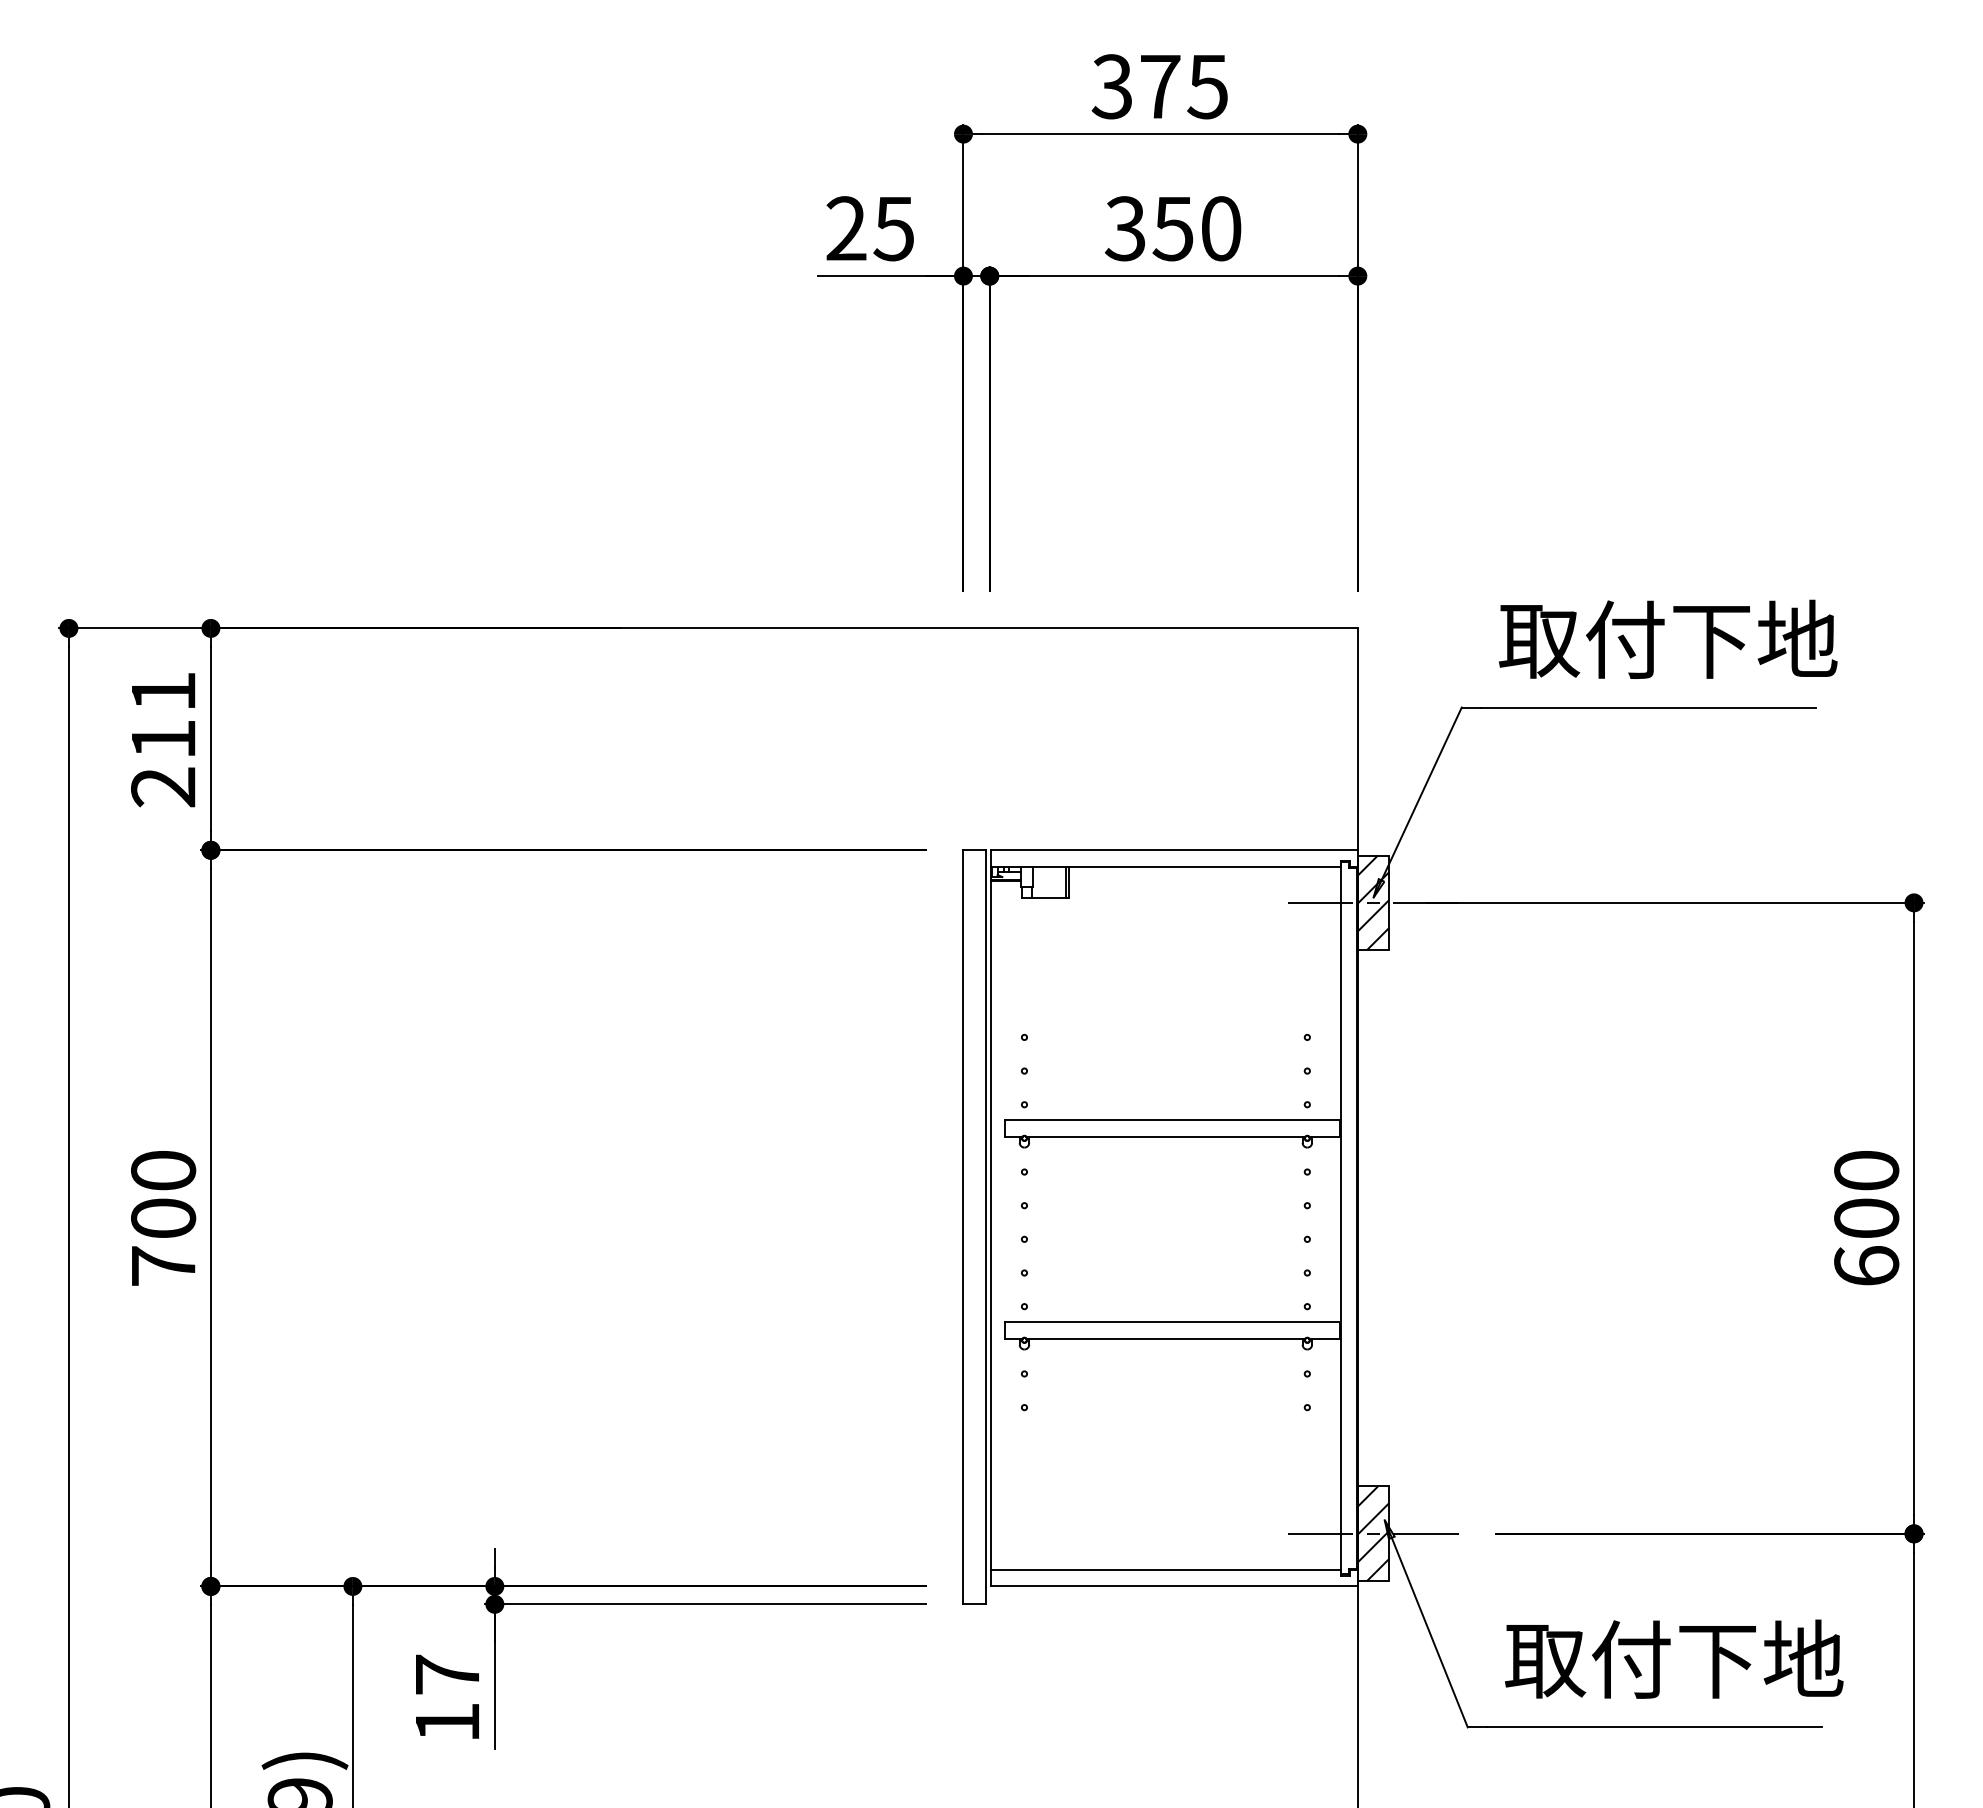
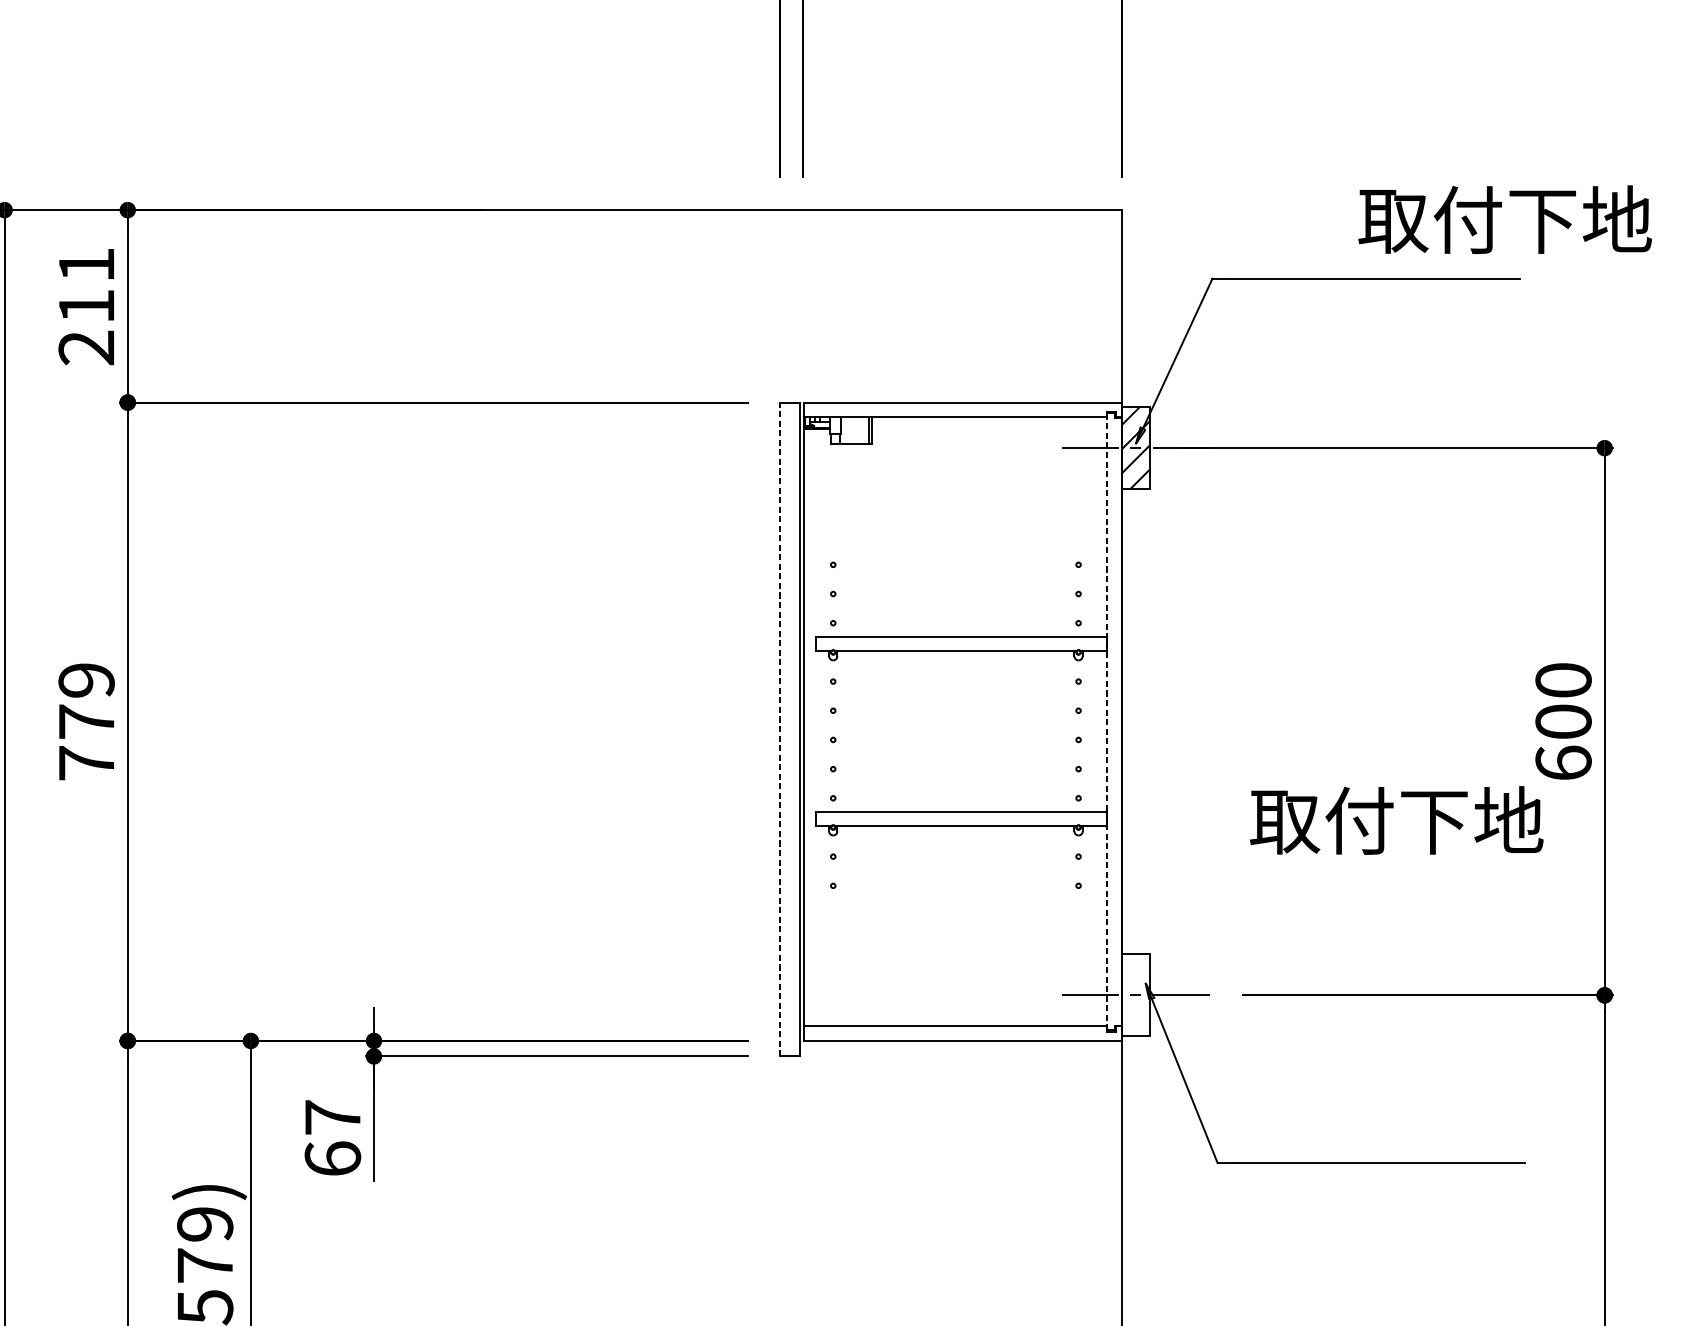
text: (1668, 638) -> (1505, 218), moved
text: (163, 1194) -> (86, 701), 700 -> 779
line: (1340, 1218) -> (1107, 721), solid -> dashed
line: (963, 1226) -> (780, 728), solid -> dashed
hatch: (1373, 1533) -> (1135, 995), removed
text: (1674, 1658) -> (1396, 819), moved
text: (447, 1721) -> (332, 1158), 17 -> 67

